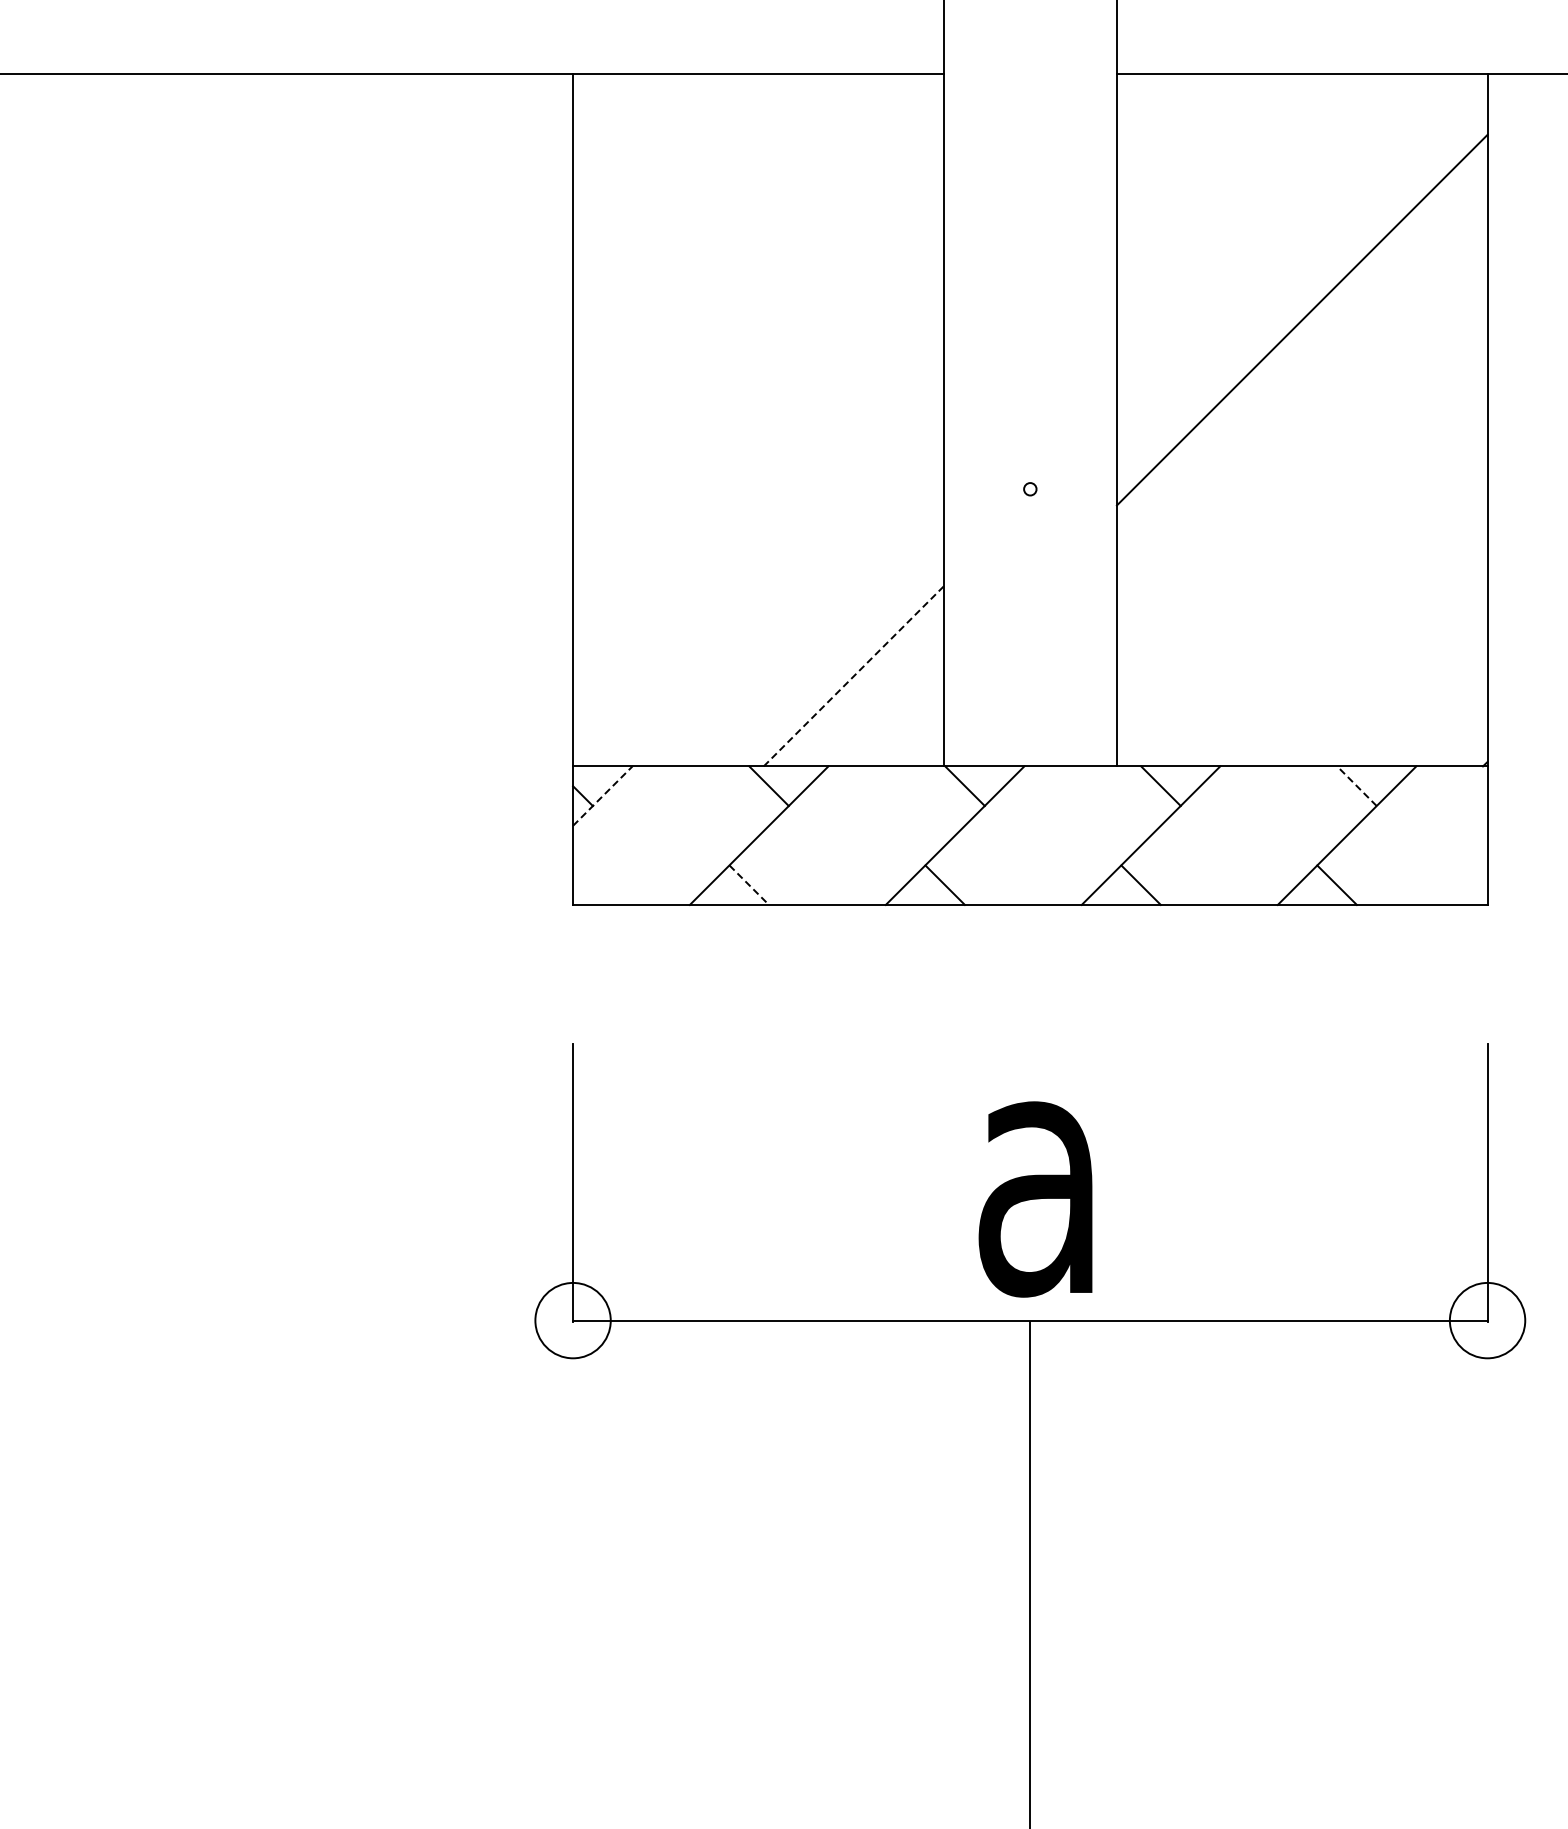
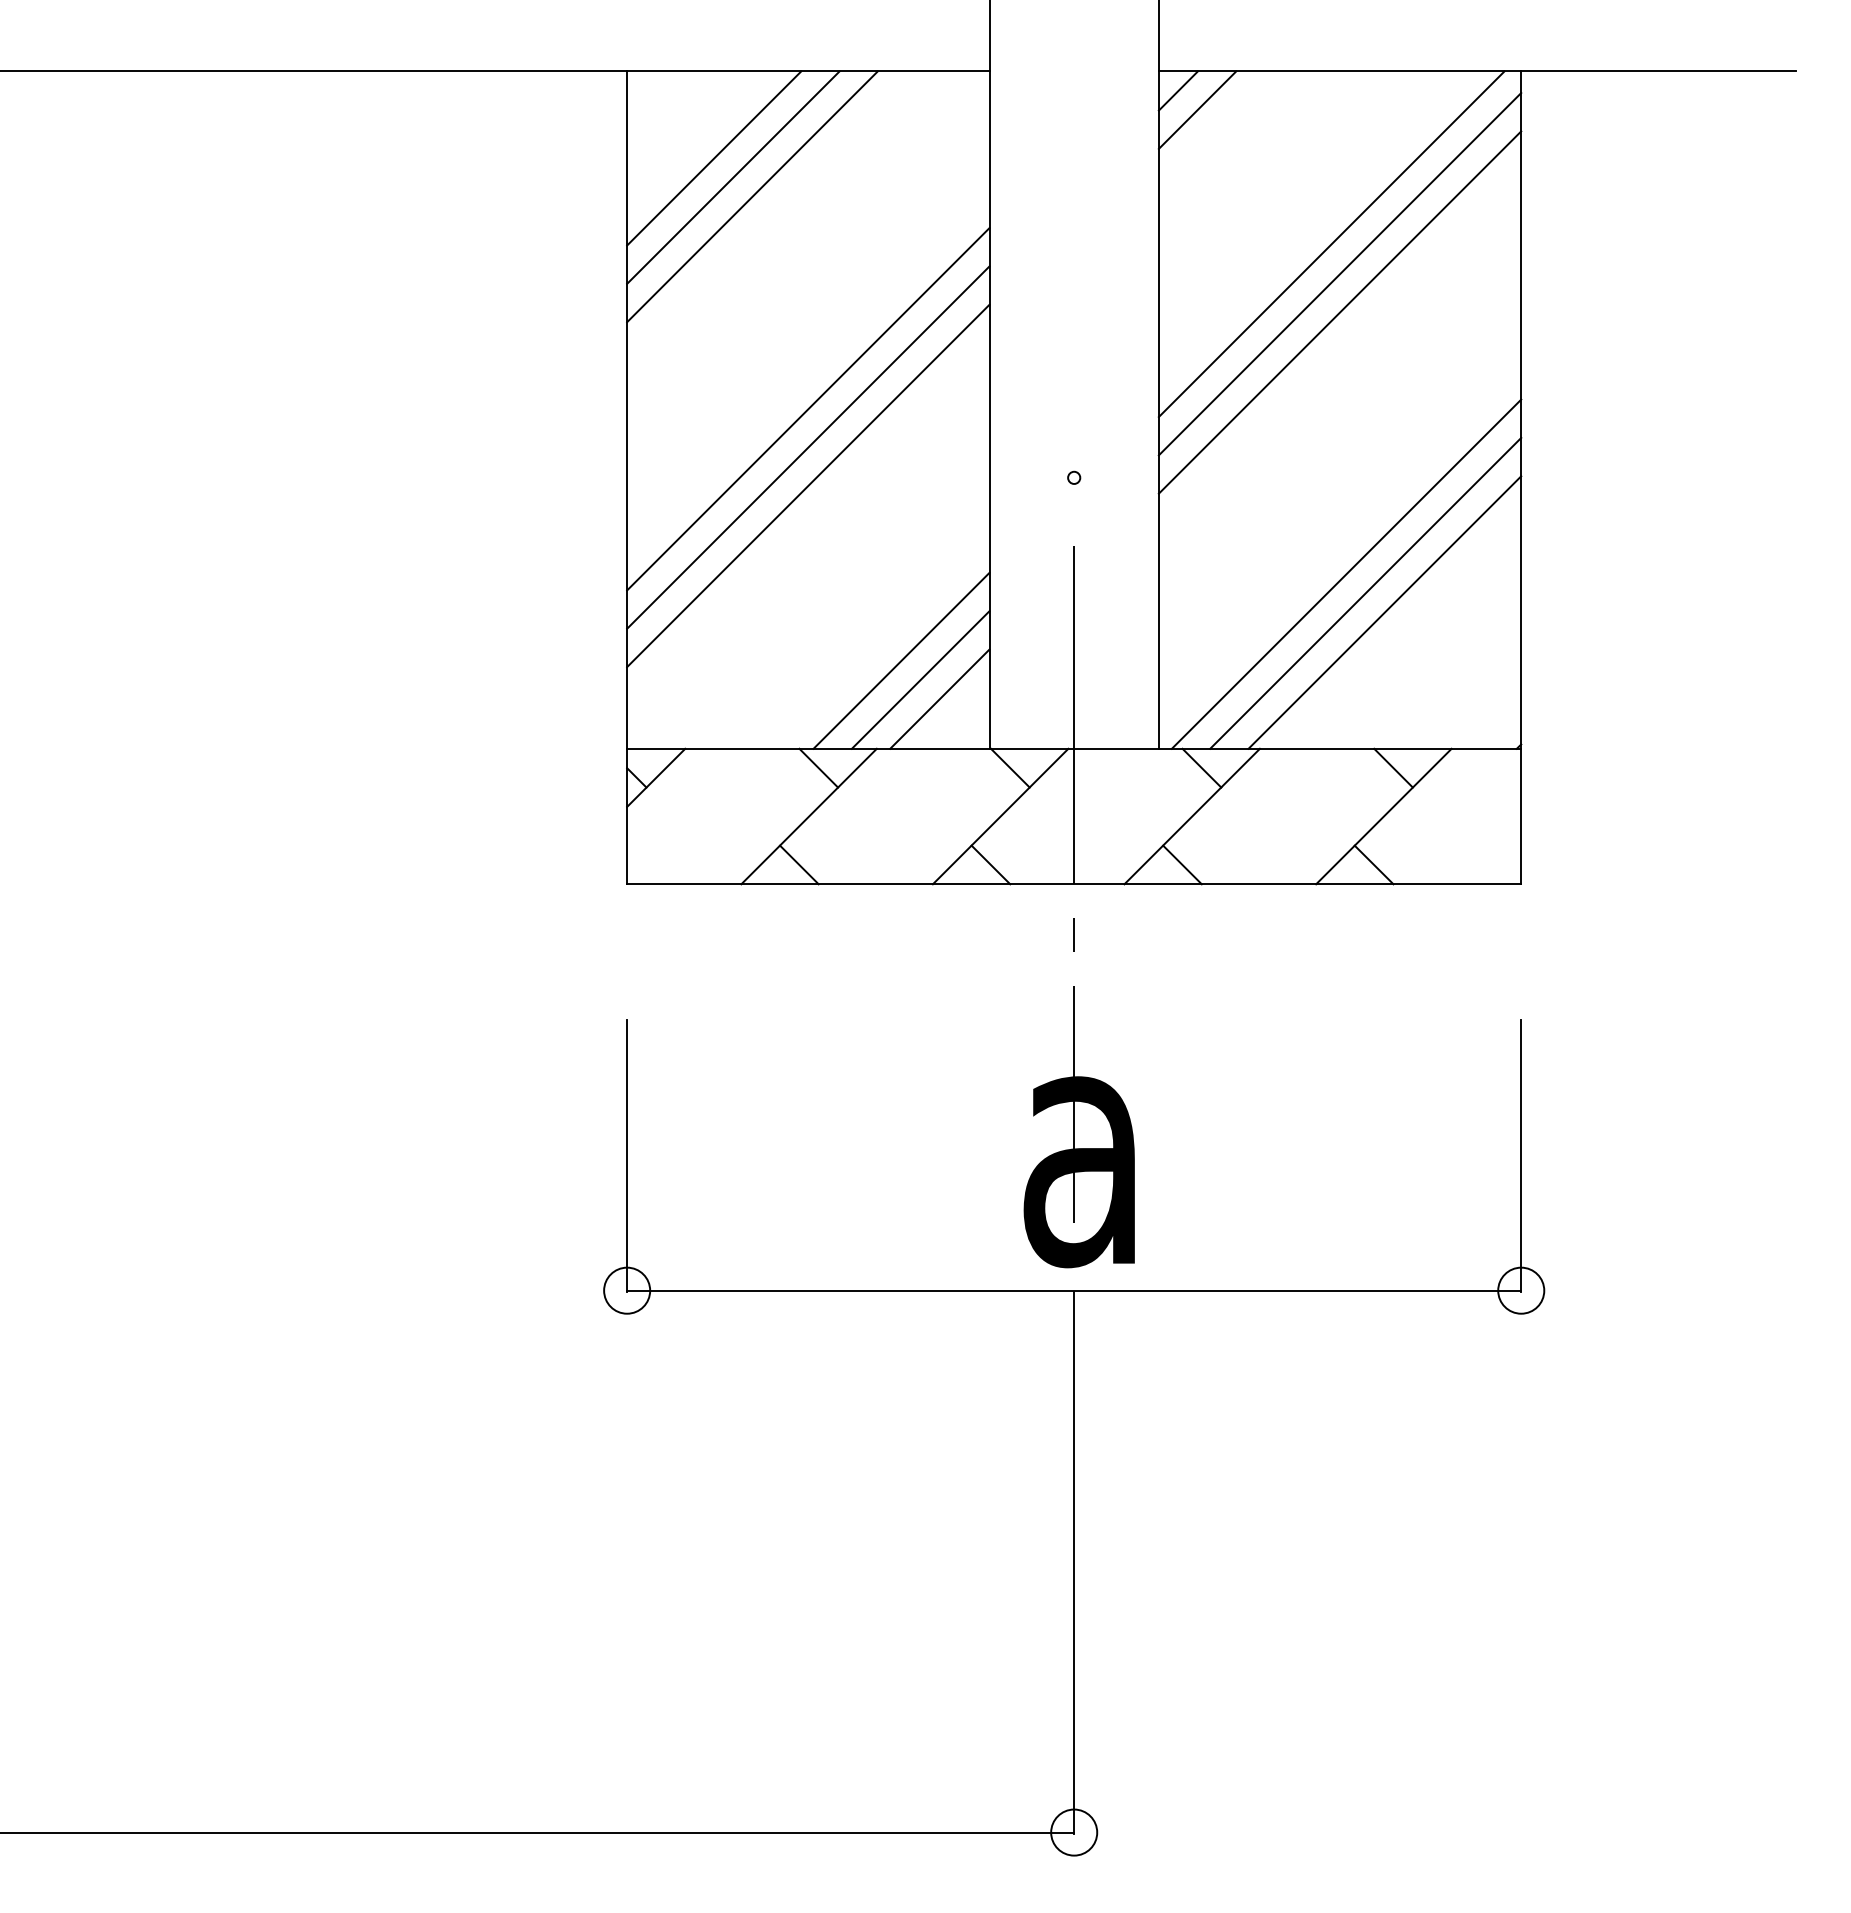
line: (1135, 93) -> (1177, 90), added
line: (1156, 112) -> (1197, 109), added
line: (662, 162) -> (714, 158), added
line: (681, 182) -> (733, 177), added
line: (701, 201) -> (752, 196), added
line: (1293, 250) -> (1331, 244), added
line: (1301, 281) -> (1339, 274), added
line: (758, 419) -> (808, 409), added
line: (758, 458) -> (808, 447), added
line: (758, 497) -> (808, 485), added
line: (1308, 587) -> (1346, 573), added
line: (1328, 606) -> (1365, 592), added
line: (1347, 626) -> (1384, 612), added
line: (853, 676) -> (901, 660), dashed -> solid
line: (873, 695) -> (920, 679), added
line: (892, 714) -> (939, 698), added
line: (1356, 785) -> (1393, 767), dashed -> solid
line: (603, 795) -> (656, 777), dashed -> solid
line: (749, 885) -> (799, 865), dashed -> solid
line: (1030, 904) -> (1074, 883), added
circle: (573, 1320) -> (627, 1290), size x0.62
circle: (1487, 1320) -> (1521, 1290), size x0.62

